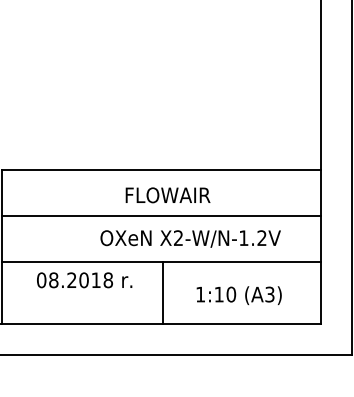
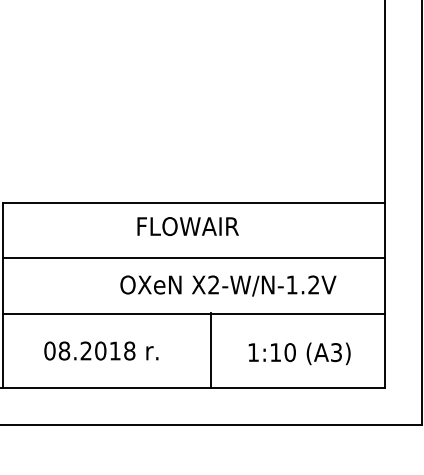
text: (167, 195) -> (187, 226), moved
text: (84, 280) -> (101, 351), moved
line: (162, 292) -> (210, 350), moved
text: (238, 295) -> (298, 353), moved

